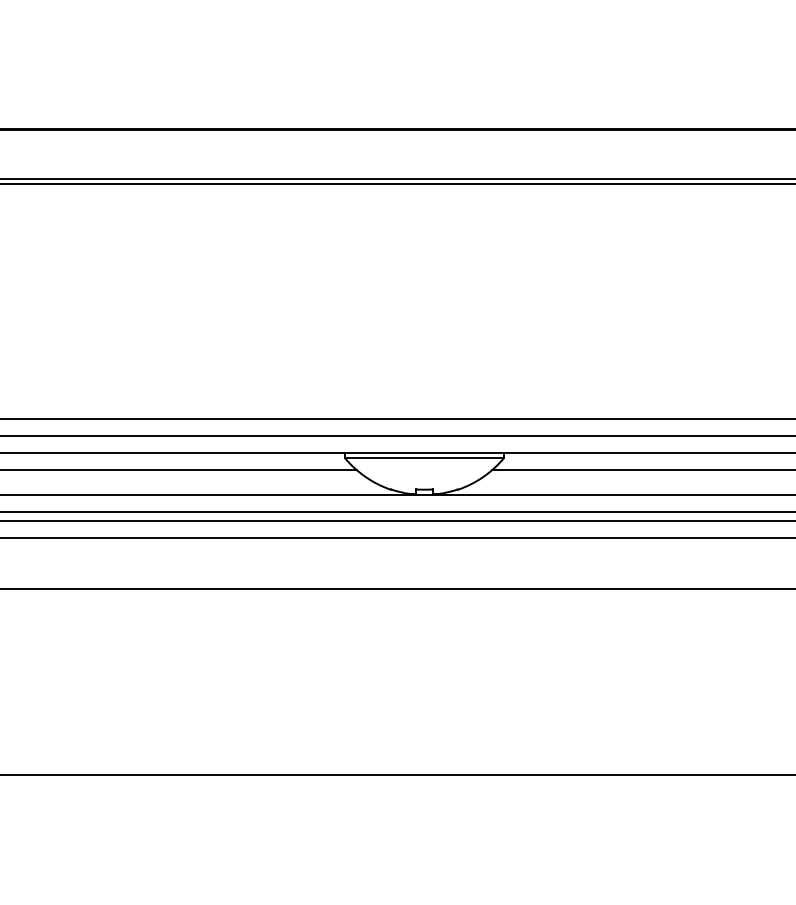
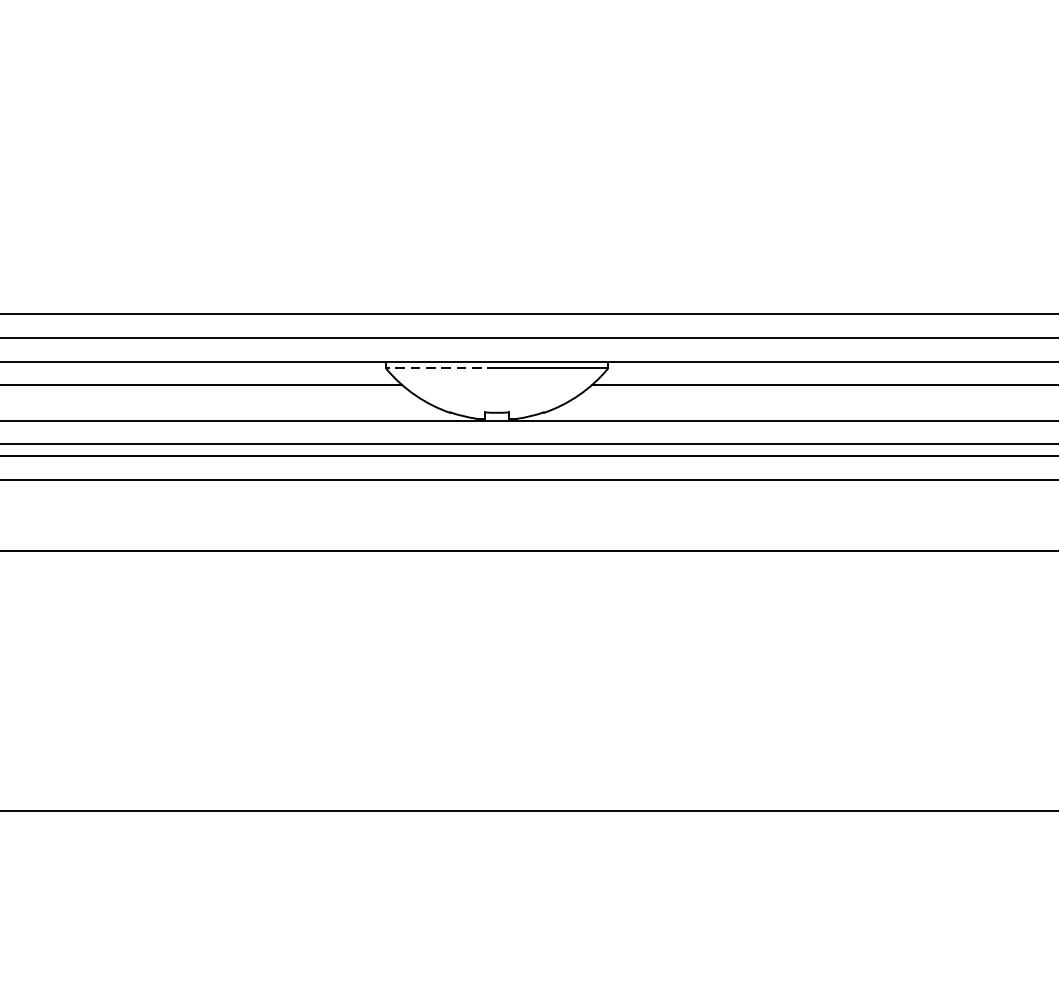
line: (384, 457) -> (441, 367), solid -> dashed

